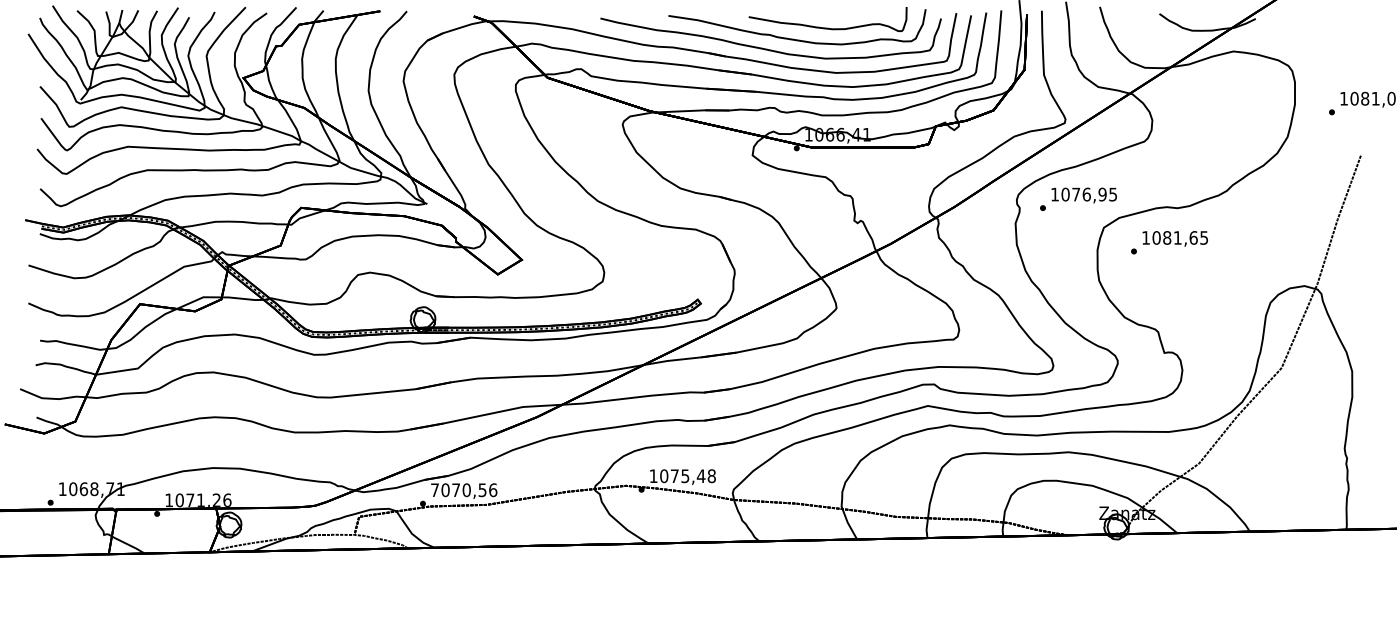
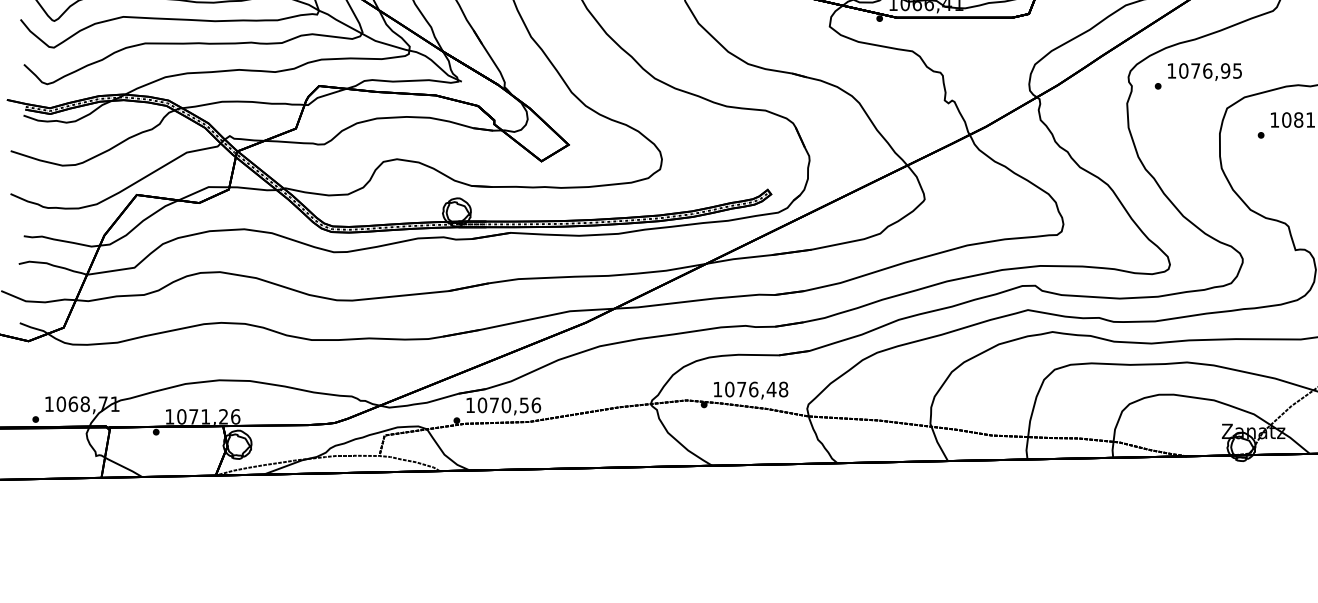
text: (685, 476) -> (753, 389), 1075,48 -> 1076,48
text: (434, 489) -> (469, 404), 7070,56 -> 1070,56

